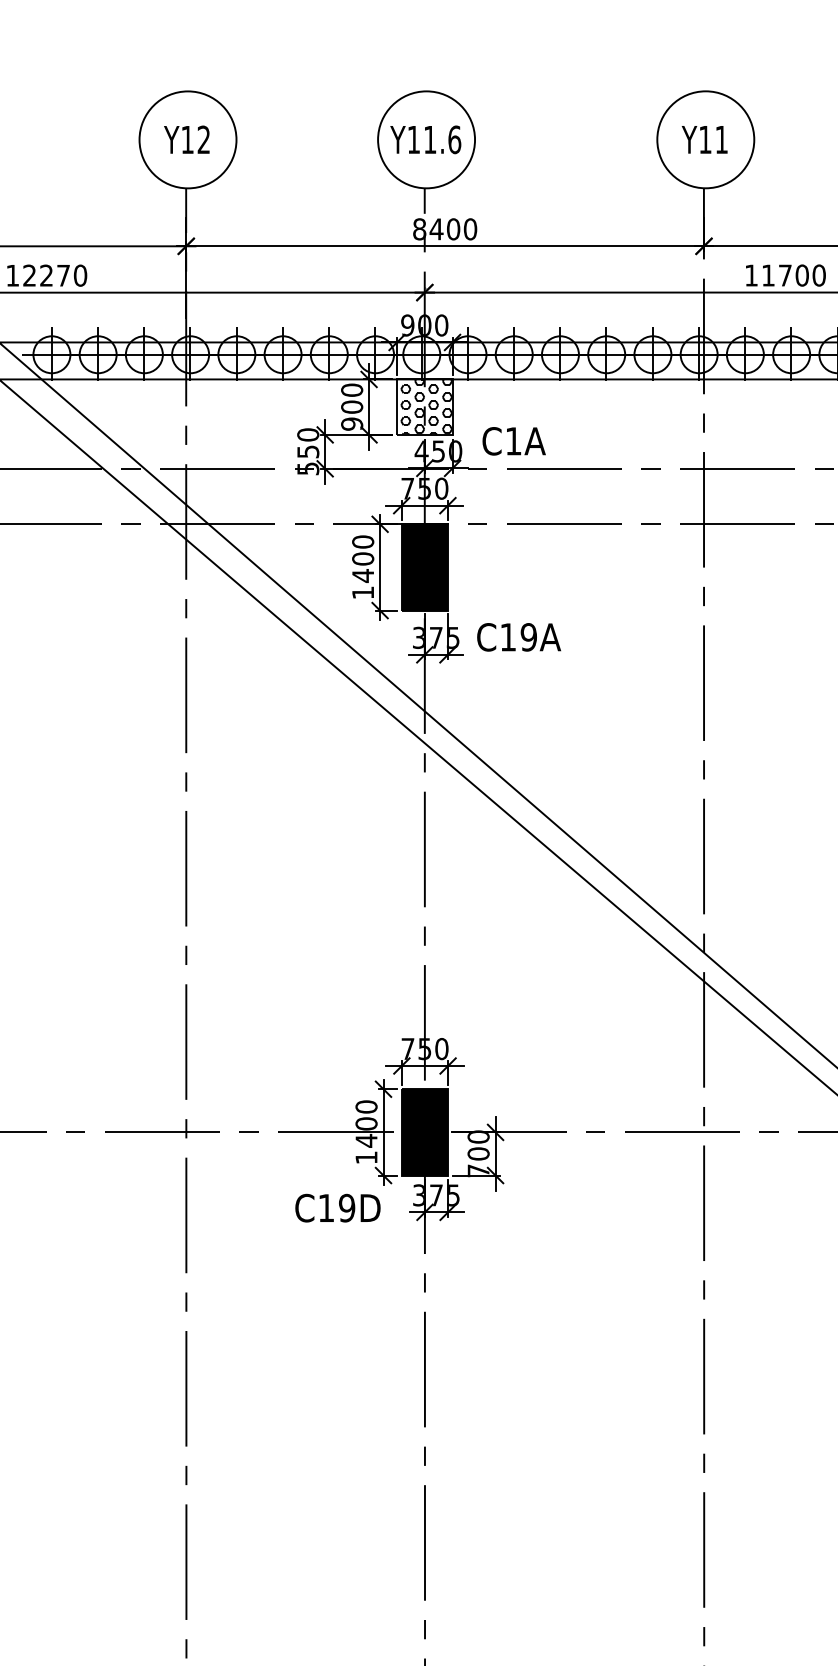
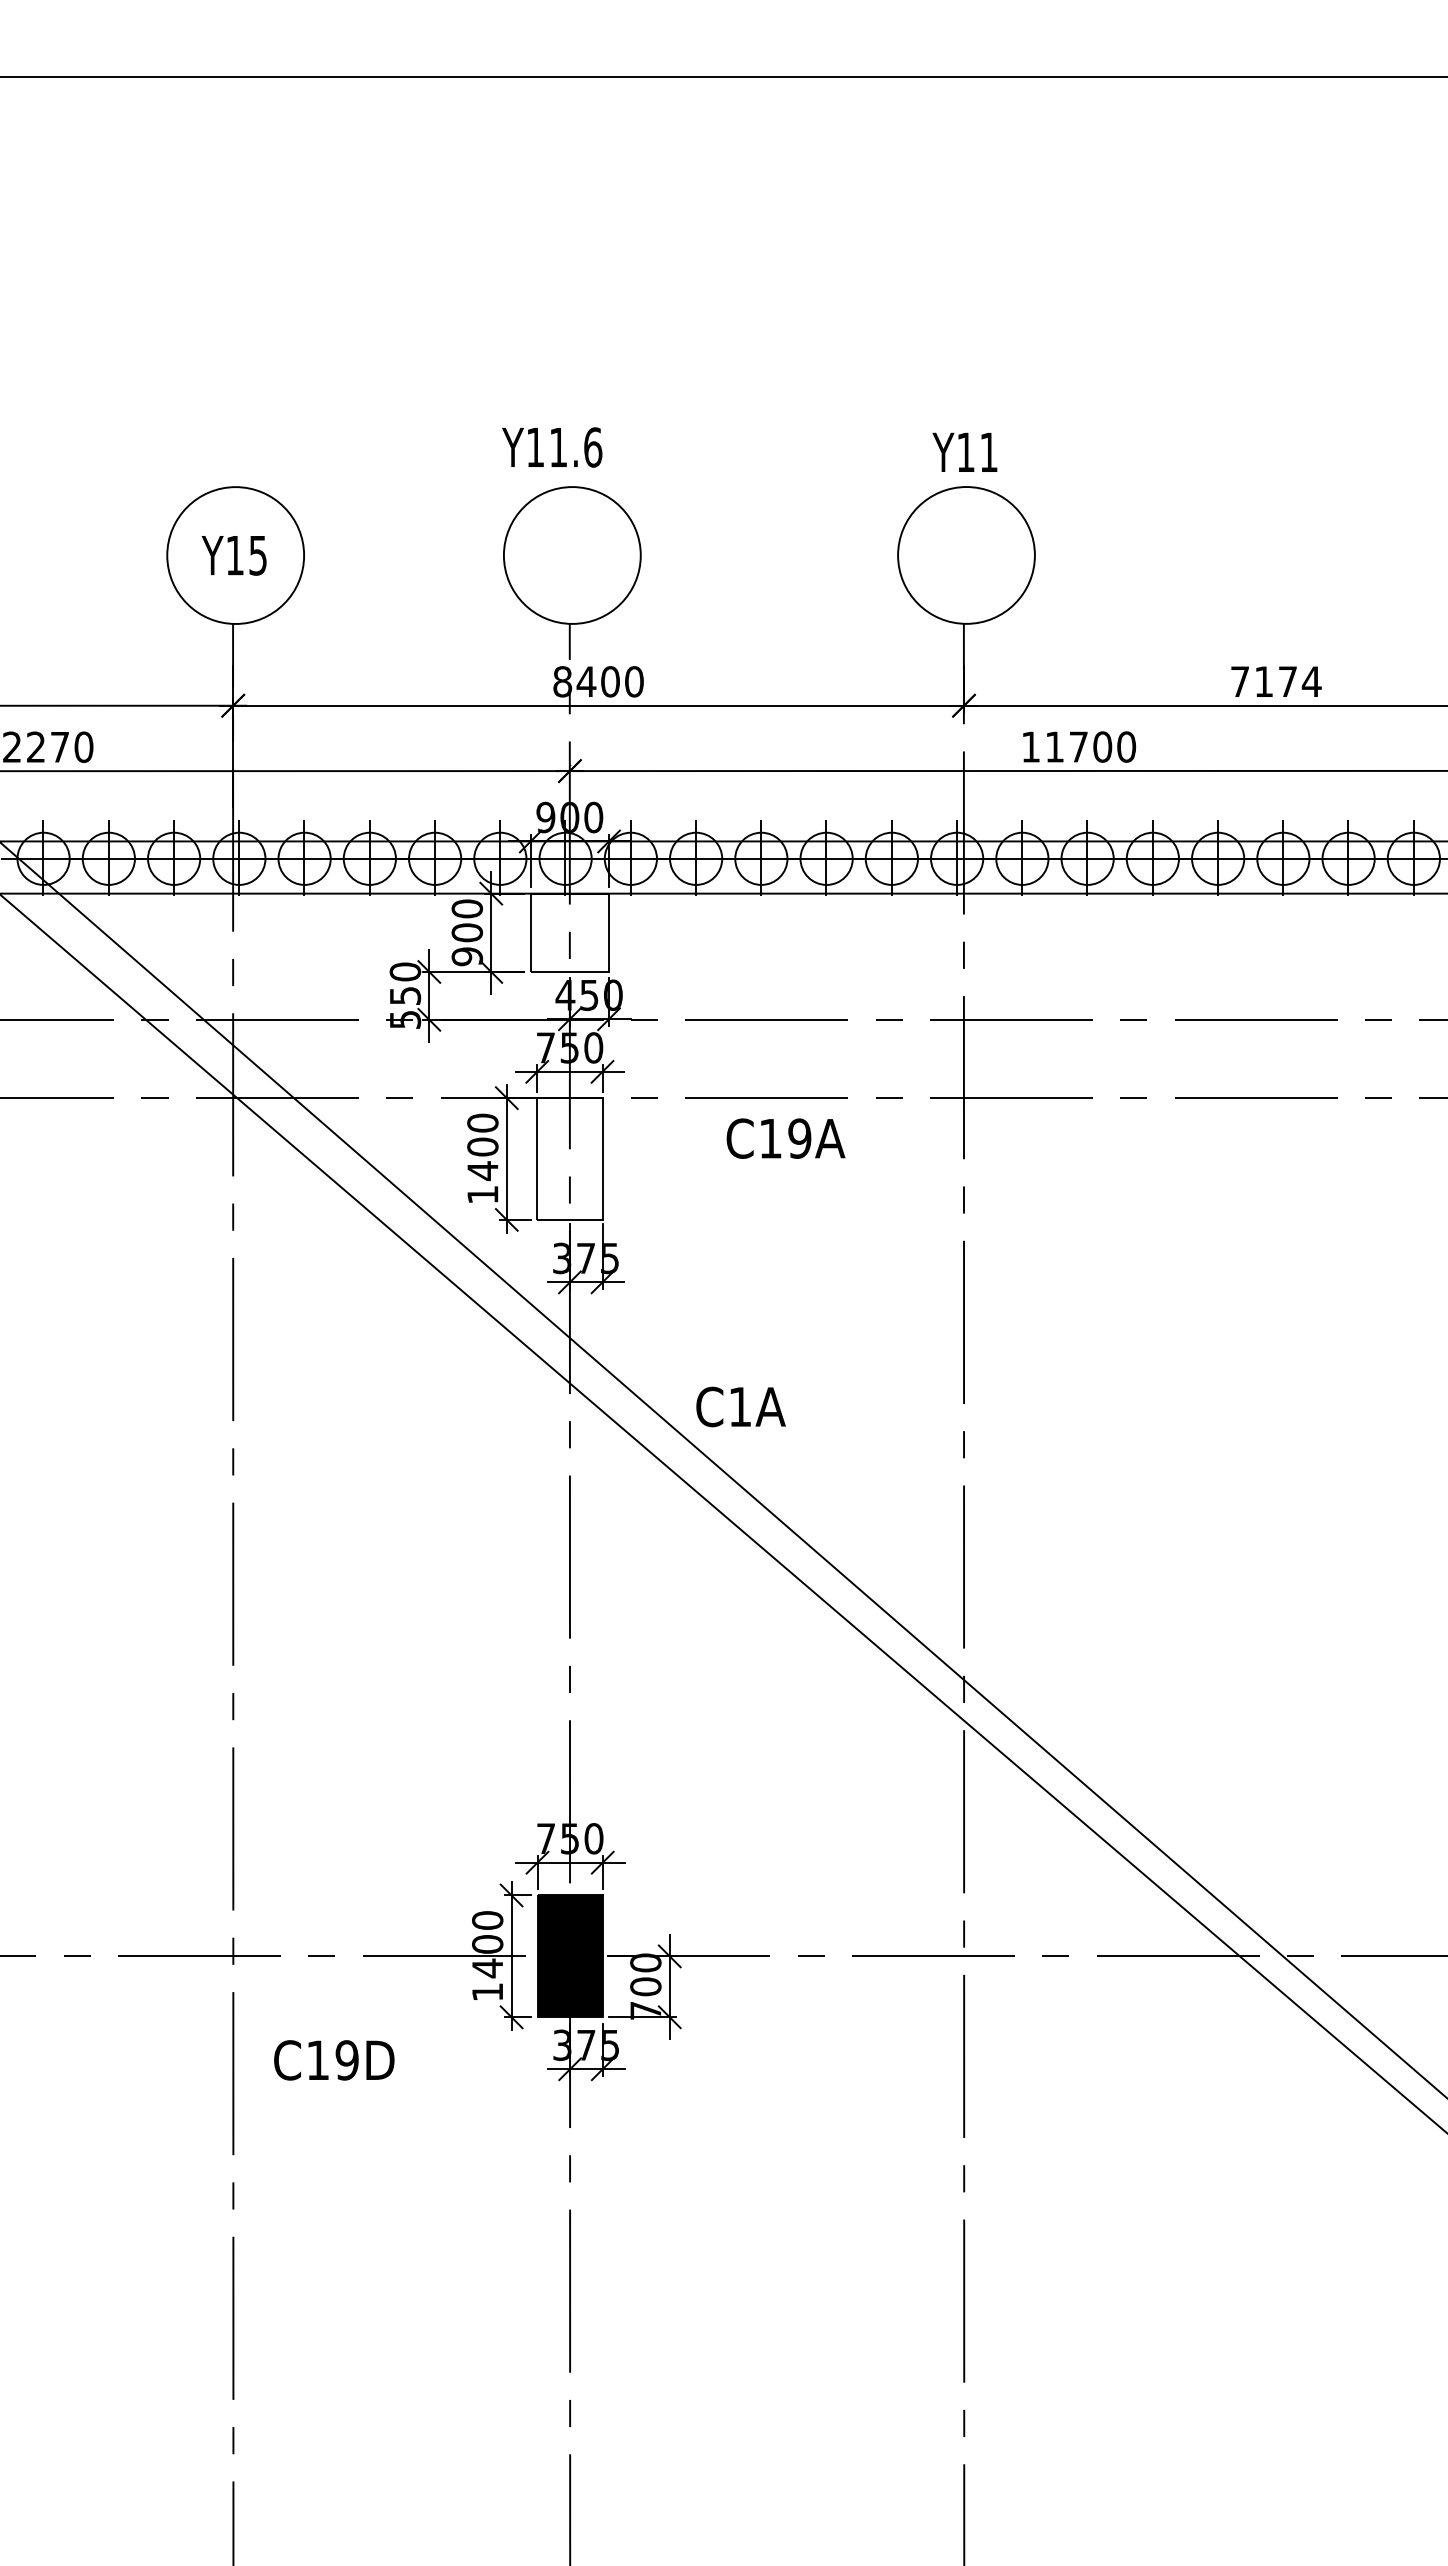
text: (203, 139) -> (257, 555), Y12 -> Y15
text: (425, 139) -> (552, 447), moved
text: (704, 139) -> (964, 451), moved
hatch: (426, 406) -> (572, 932), removed
text: (513, 440) -> (740, 1406), moved
fill: (424, 567) -> (569, 1158), removed
text: (518, 637) -> (785, 1138), moved
text: (338, 1208) -> (334, 2060), moved

